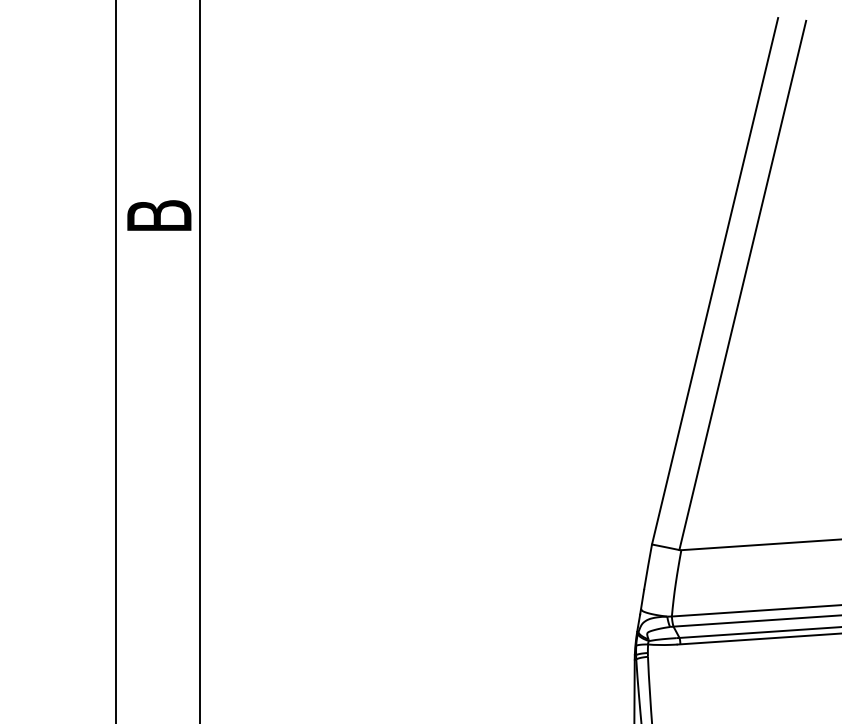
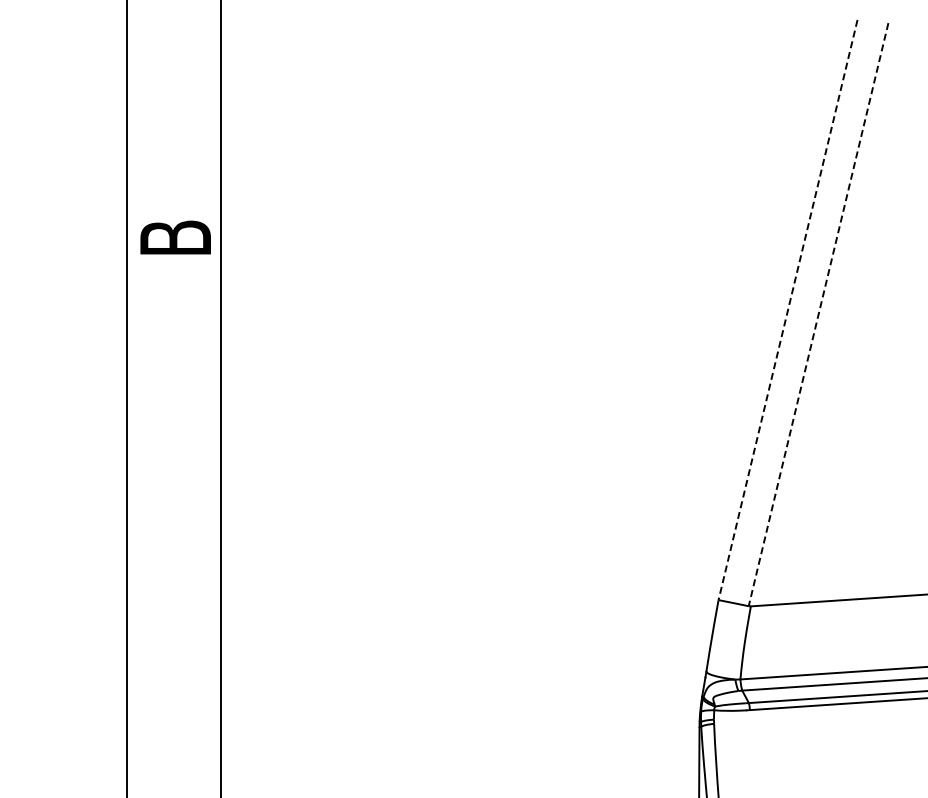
line: (714, 281) -> (787, 310), solid -> dashed
line: (742, 285) -> (818, 314), solid -> dashed

